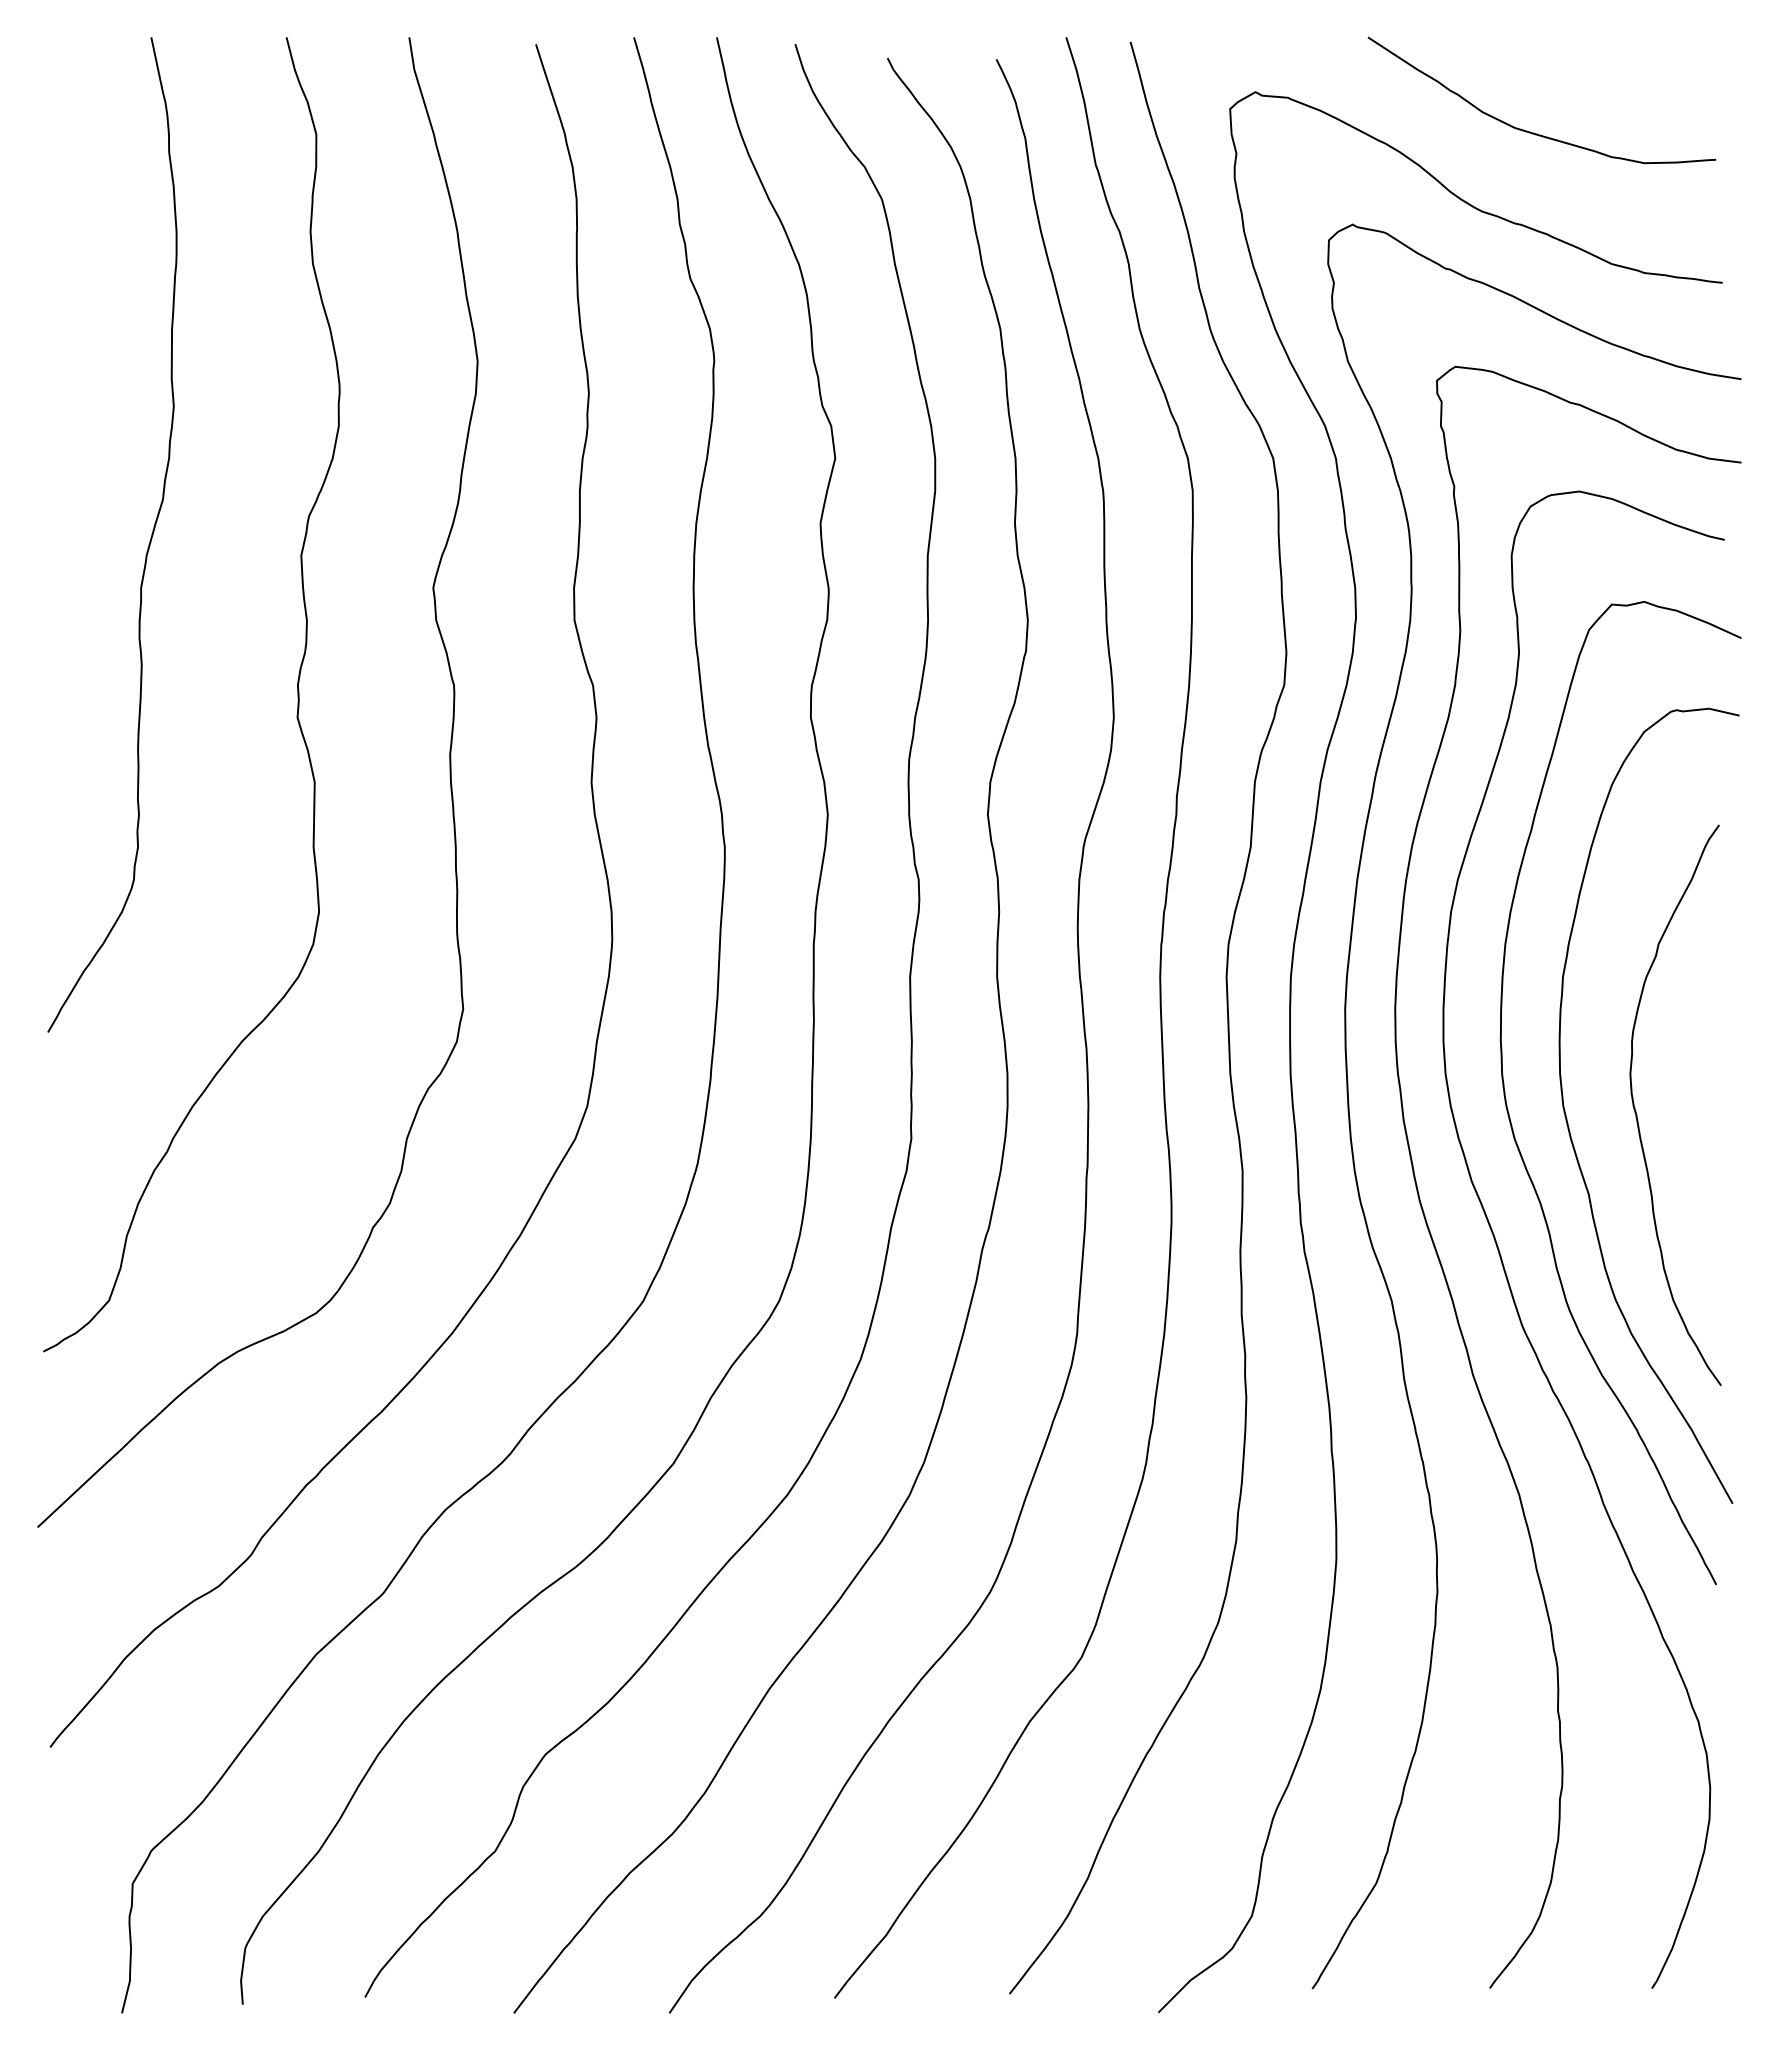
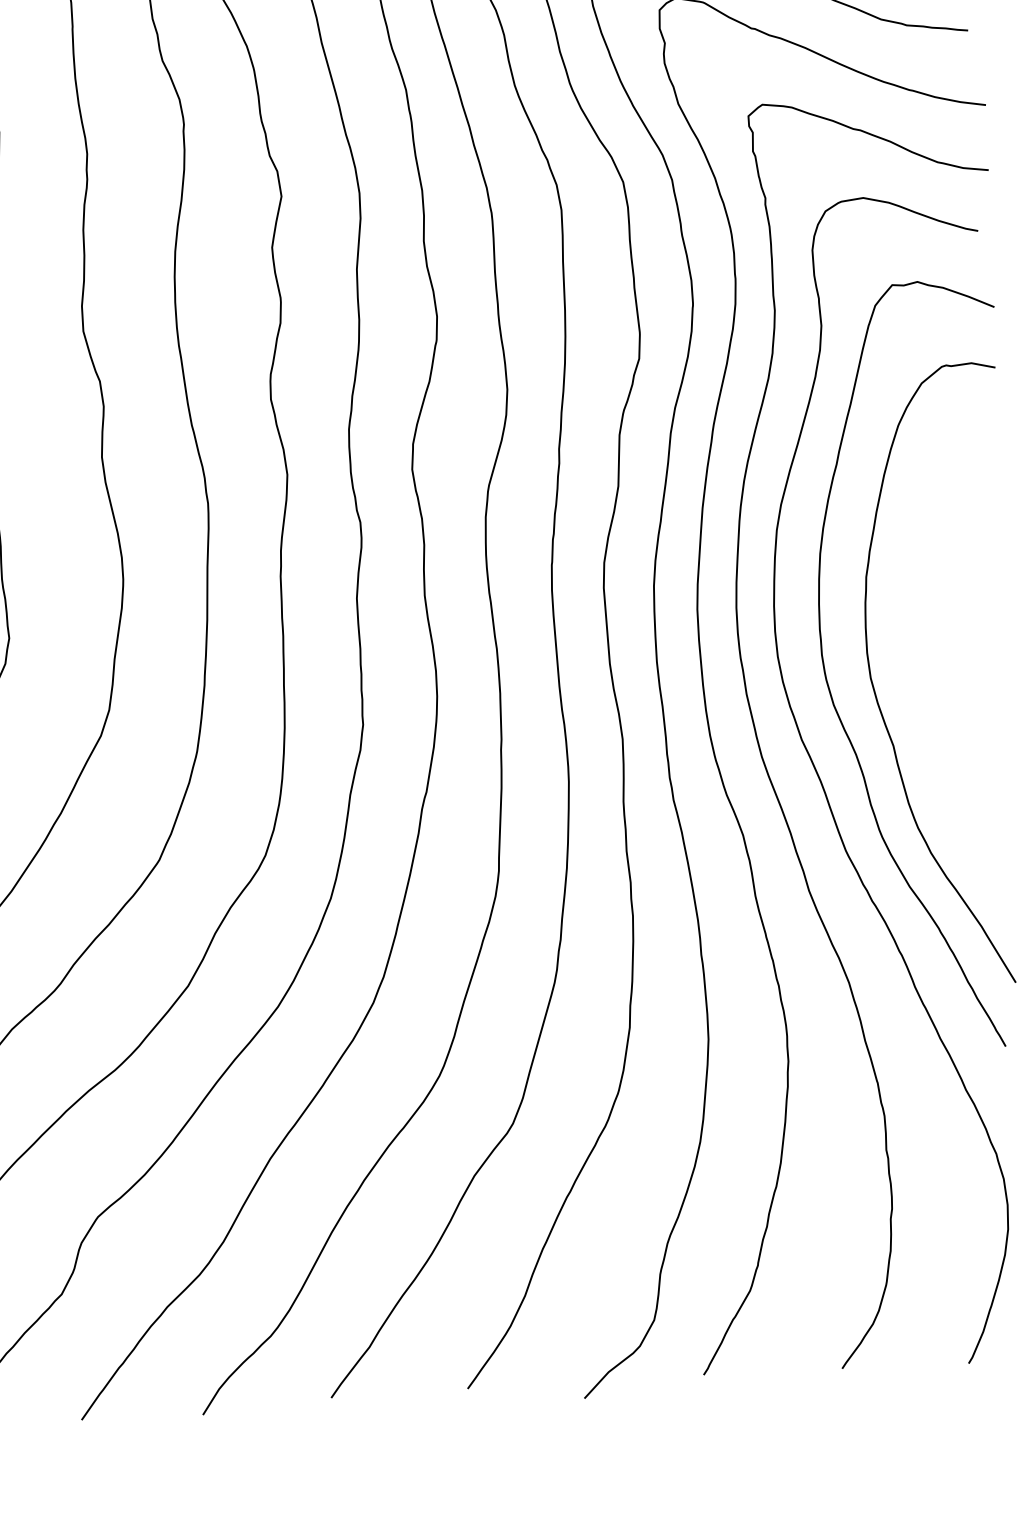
curve: (1637, 1114) -> (928, 682), removed

